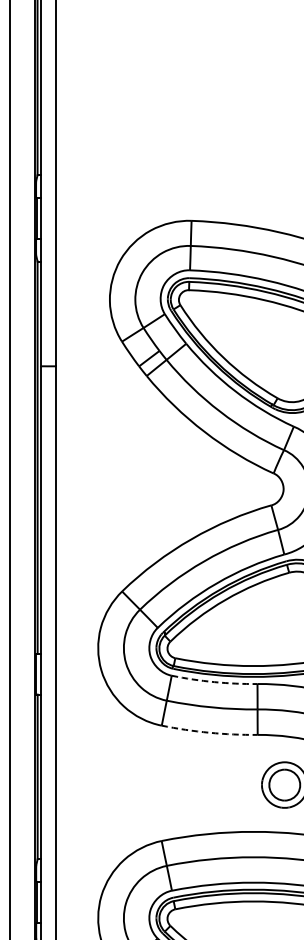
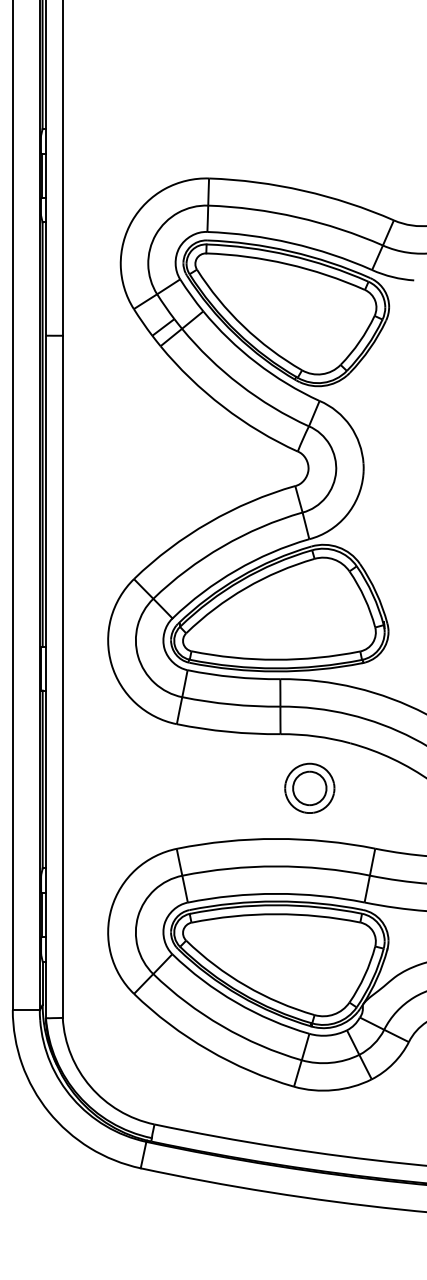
arc: (214, 682) -> (233, 677), dashed -> solid
arc: (209, 732) -> (228, 731), dashed -> solid

